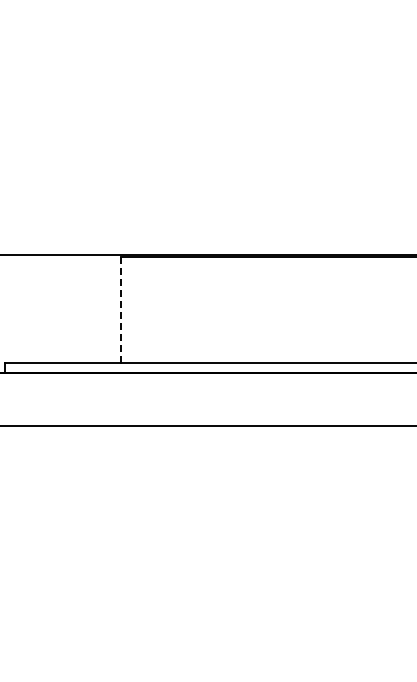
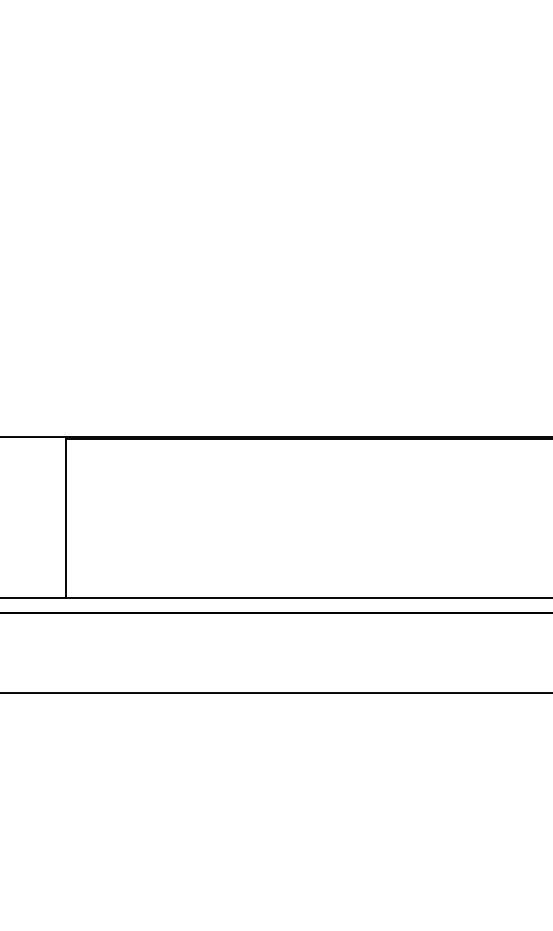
line: (121, 310) -> (66, 519), dashed -> solid

